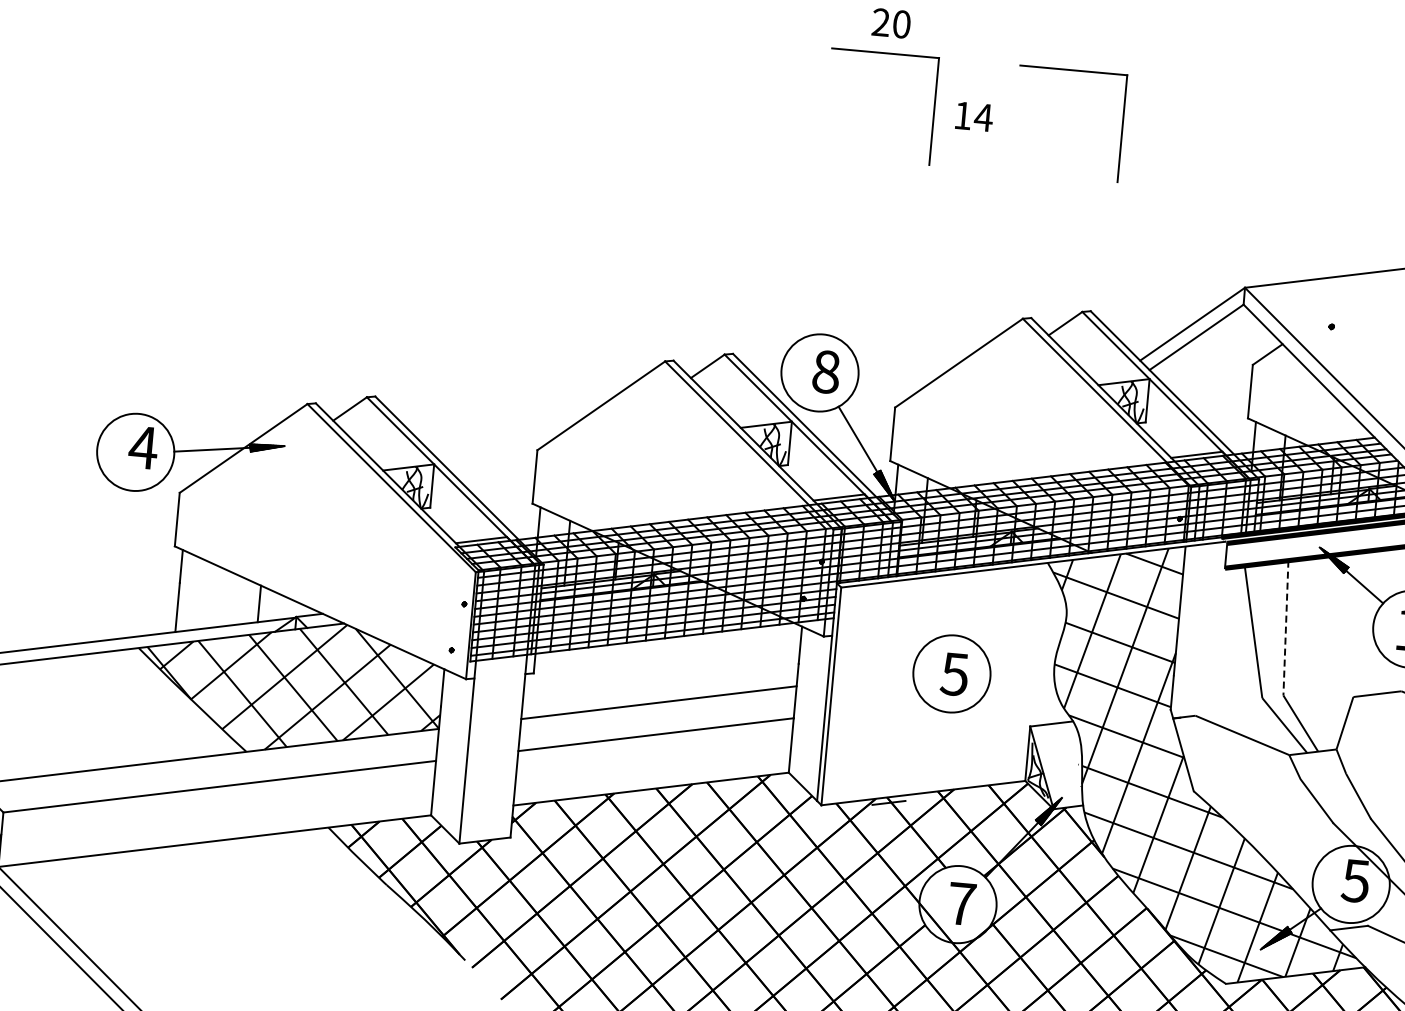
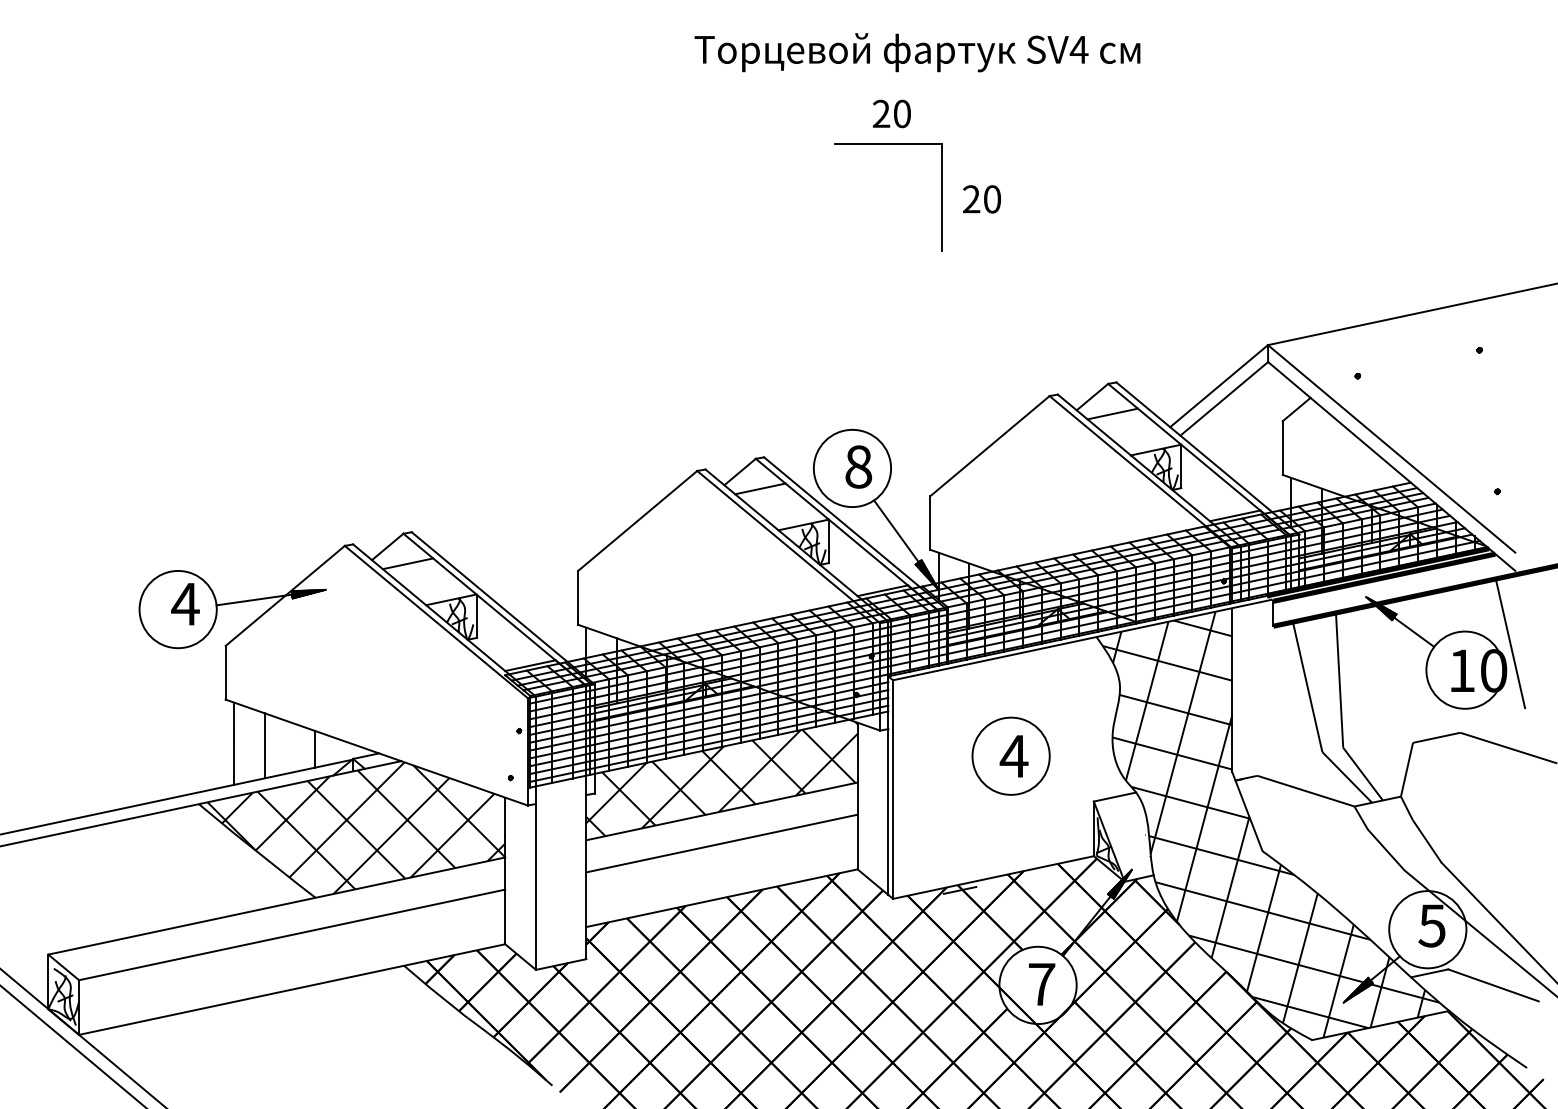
part: (1073, 70) -> (1077, 144), removed
text: (973, 116) -> (982, 199), 14 -> 20
line: (1083, 341) -> (1112, 413), added
line: (726, 384) -> (760, 488), added
line: (368, 427) -> (407, 563), added
line: (209, 595) -> (264, 745), added
line: (1285, 628) -> (1339, 680), dashed -> solid
hatch: (661, 669) -> (721, 778), added
text: (954, 674) -> (1013, 756), 5 -> 4

